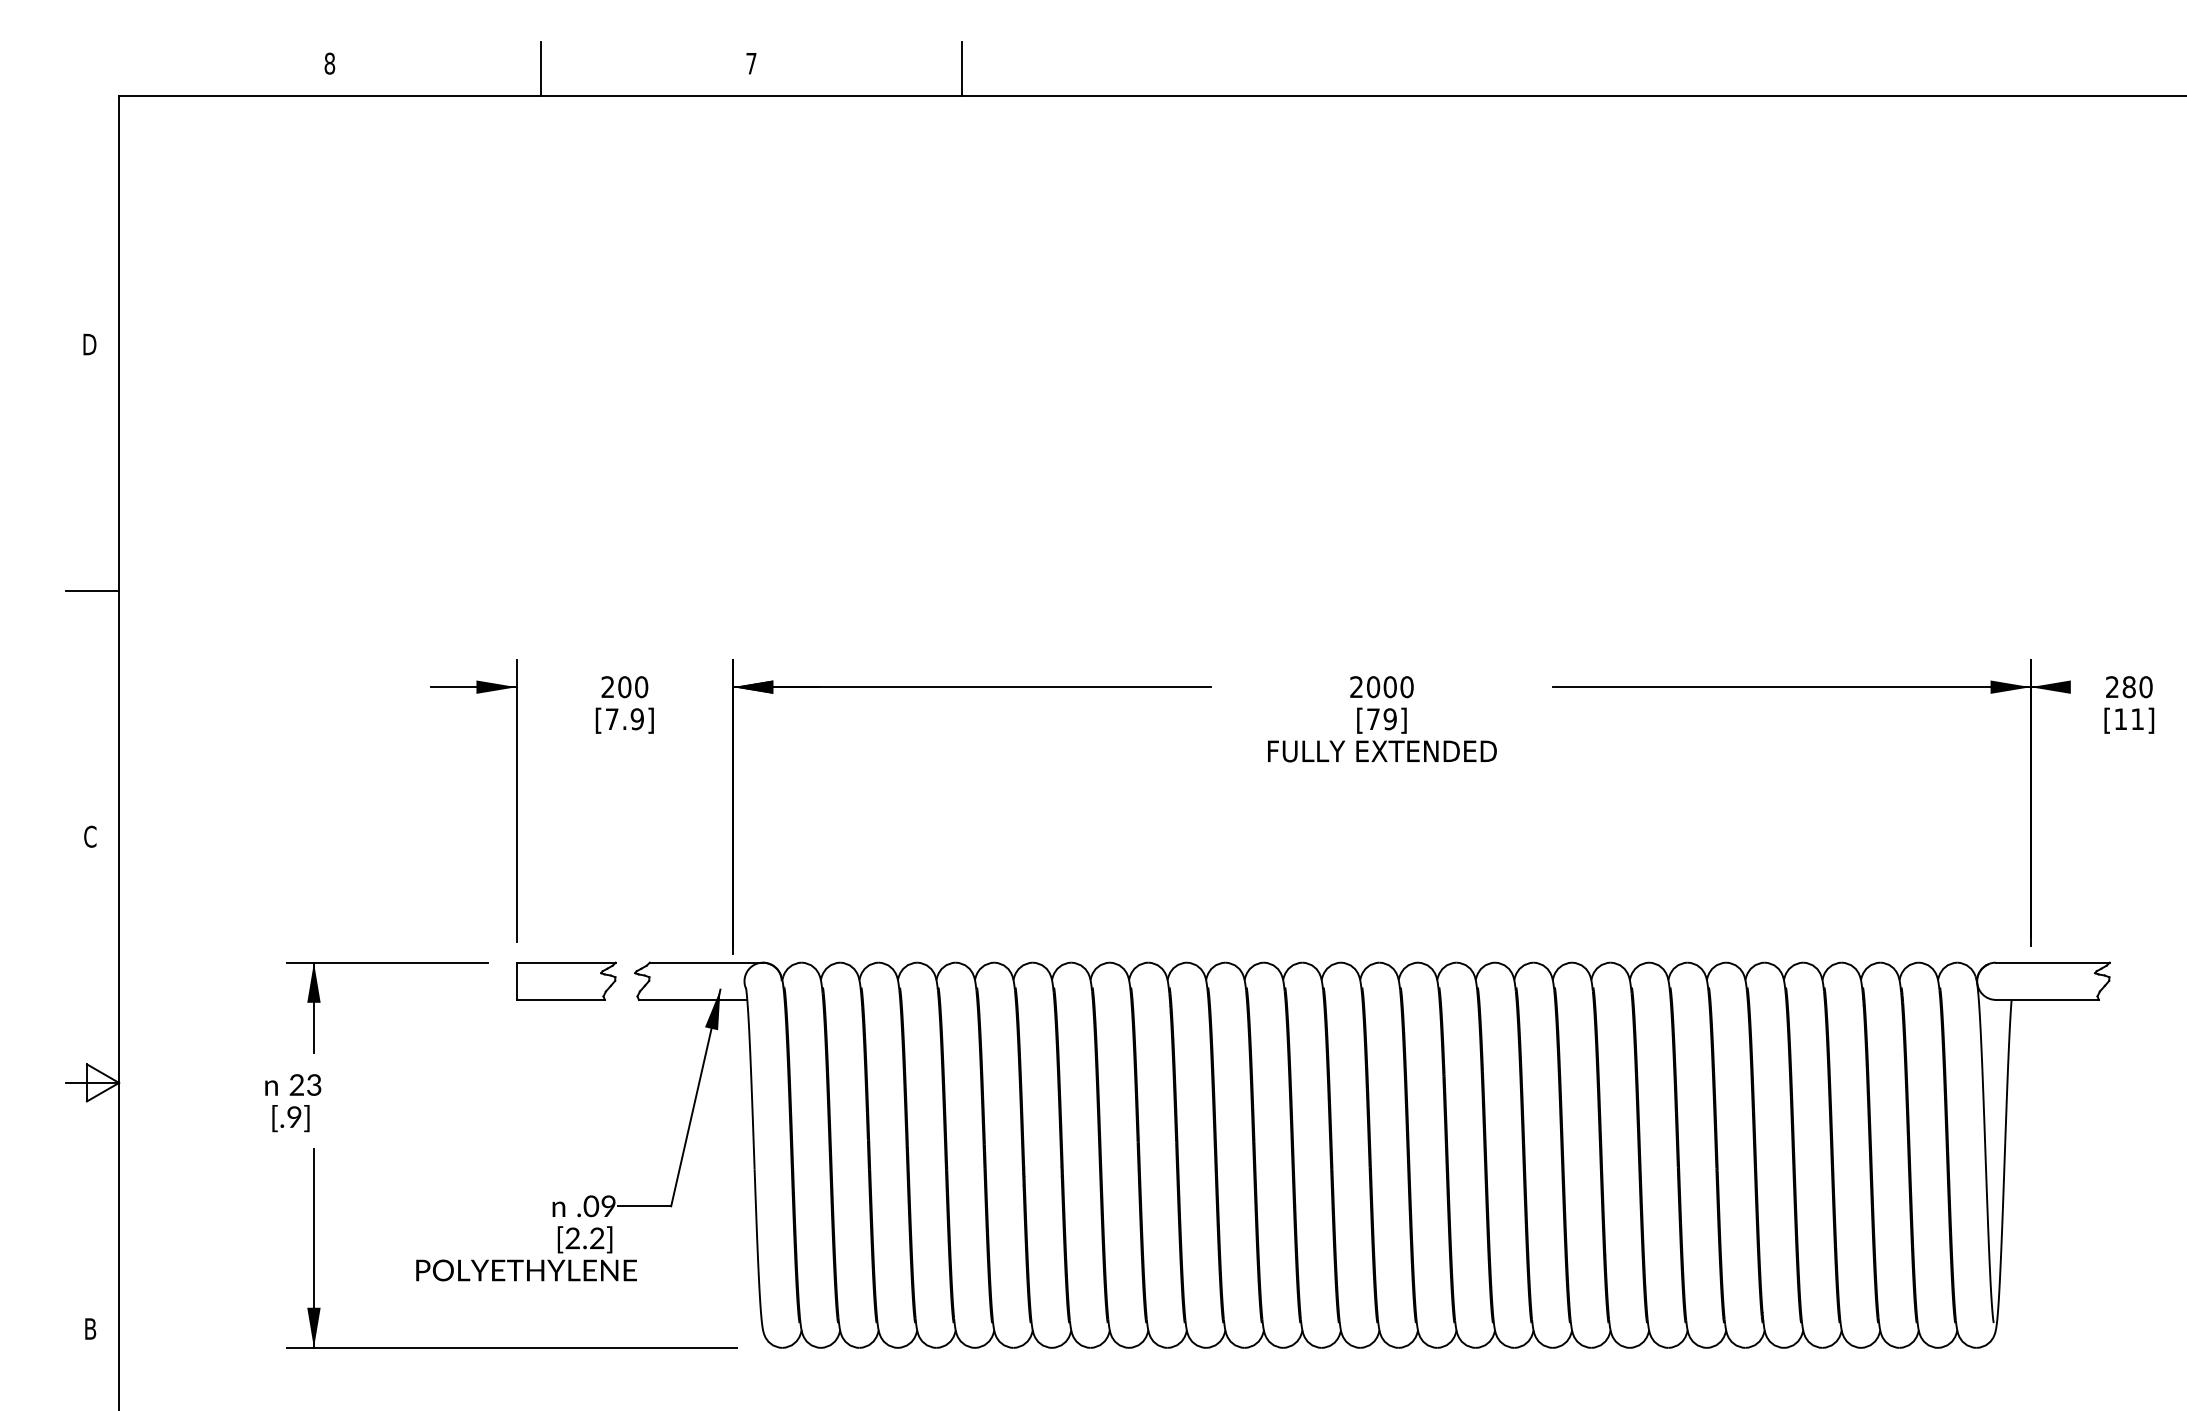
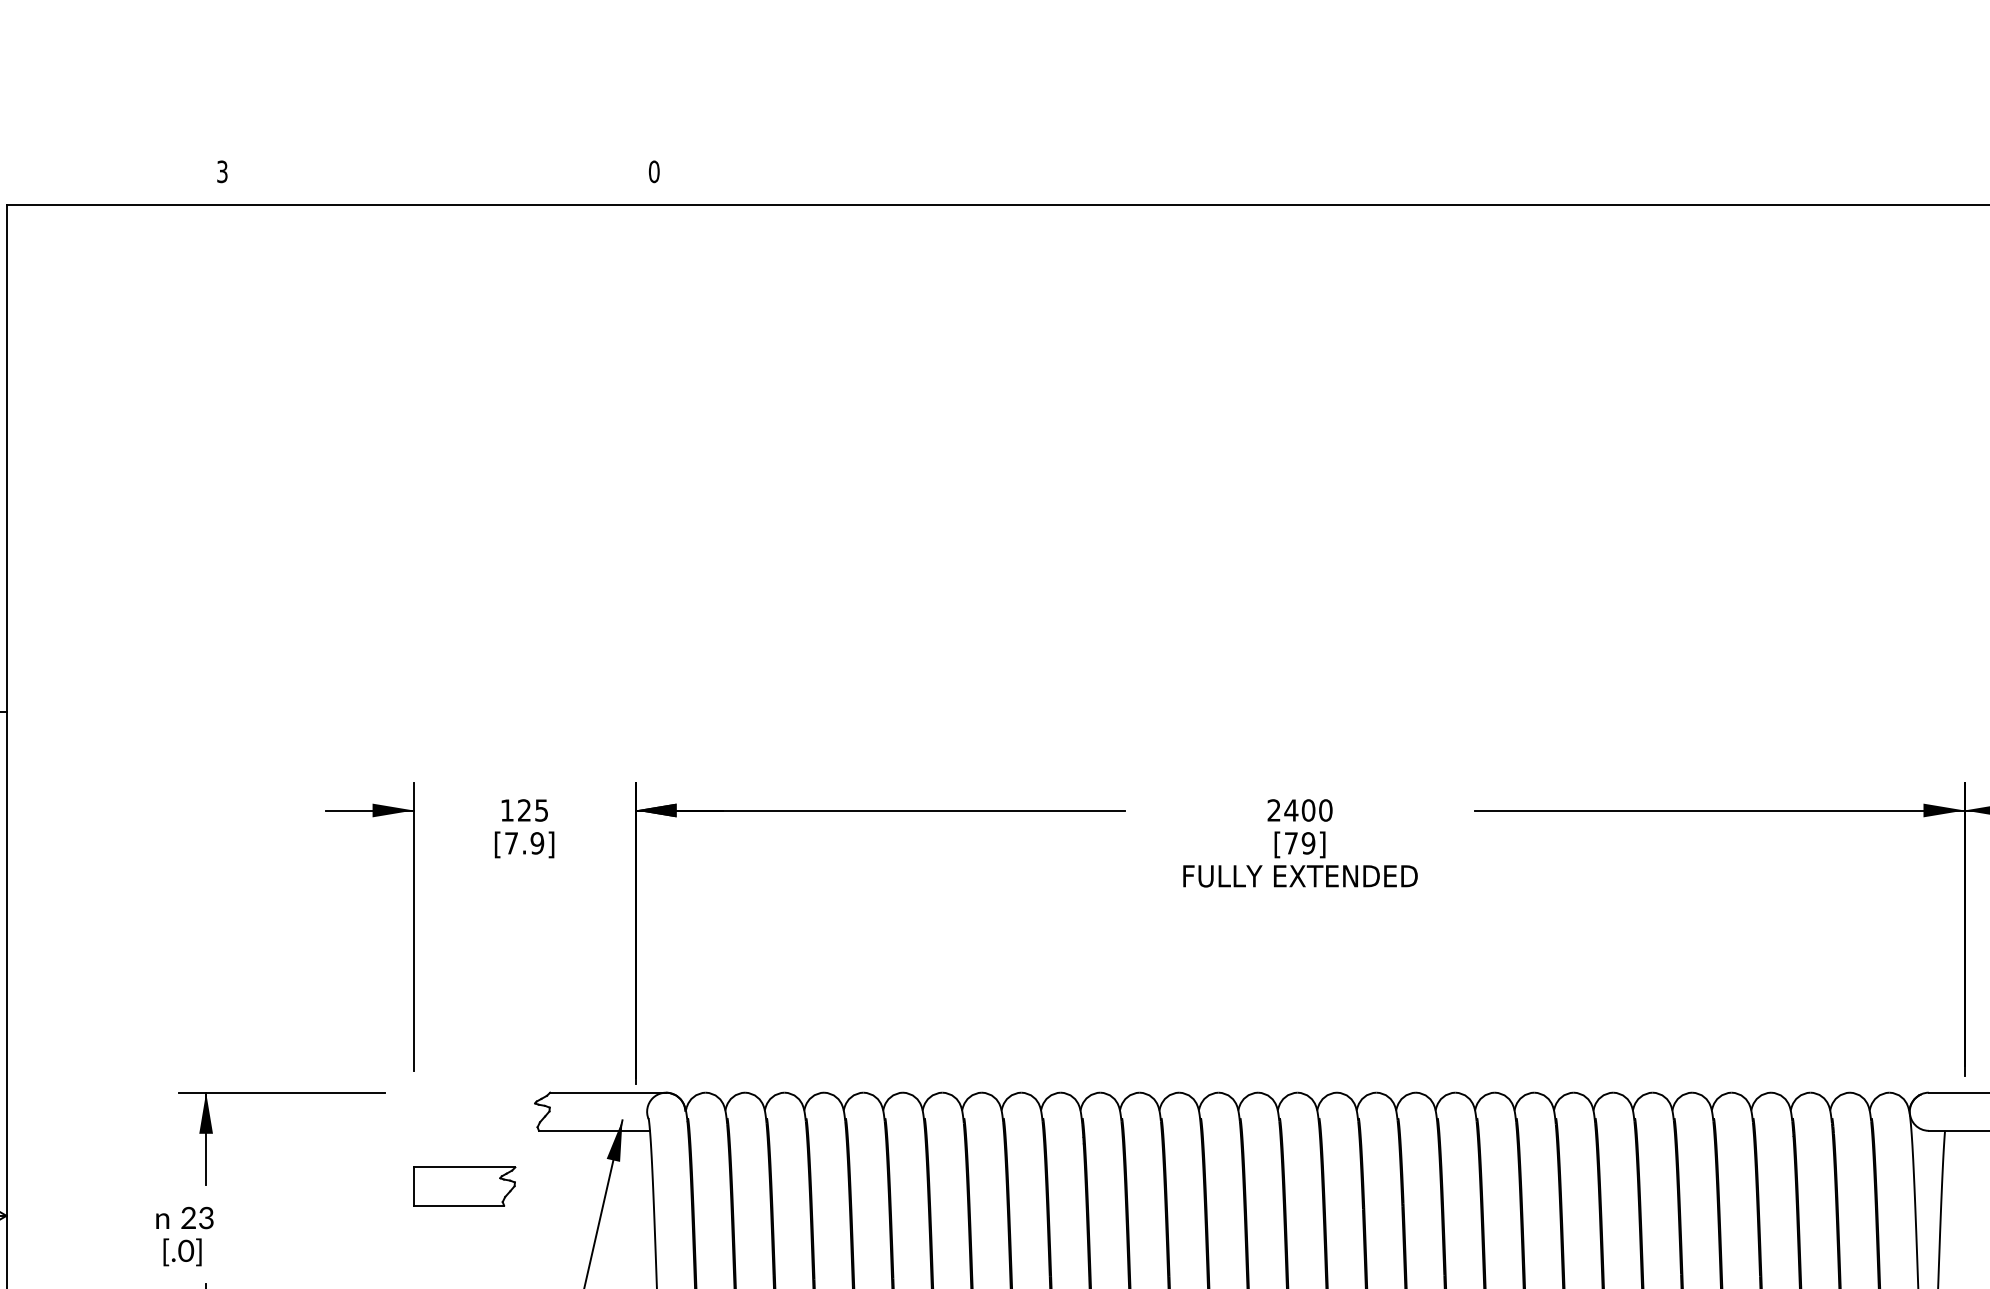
text: (329, 63) -> (222, 171), 8 -> 3
text: (751, 63) -> (654, 171), 7 -> 0
line: (540, 68) -> (438, 176), removed
line: (962, 68) -> (870, 176), removed
text: (624, 687) -> (524, 810), 200 -> 125
text: (1373, 687) -> (1291, 810), 2000 -> 2400
part: (566, 980) -> (464, 1185), moved
text: (294, 1117) -> (186, 1251), [.9] -> [.0]

